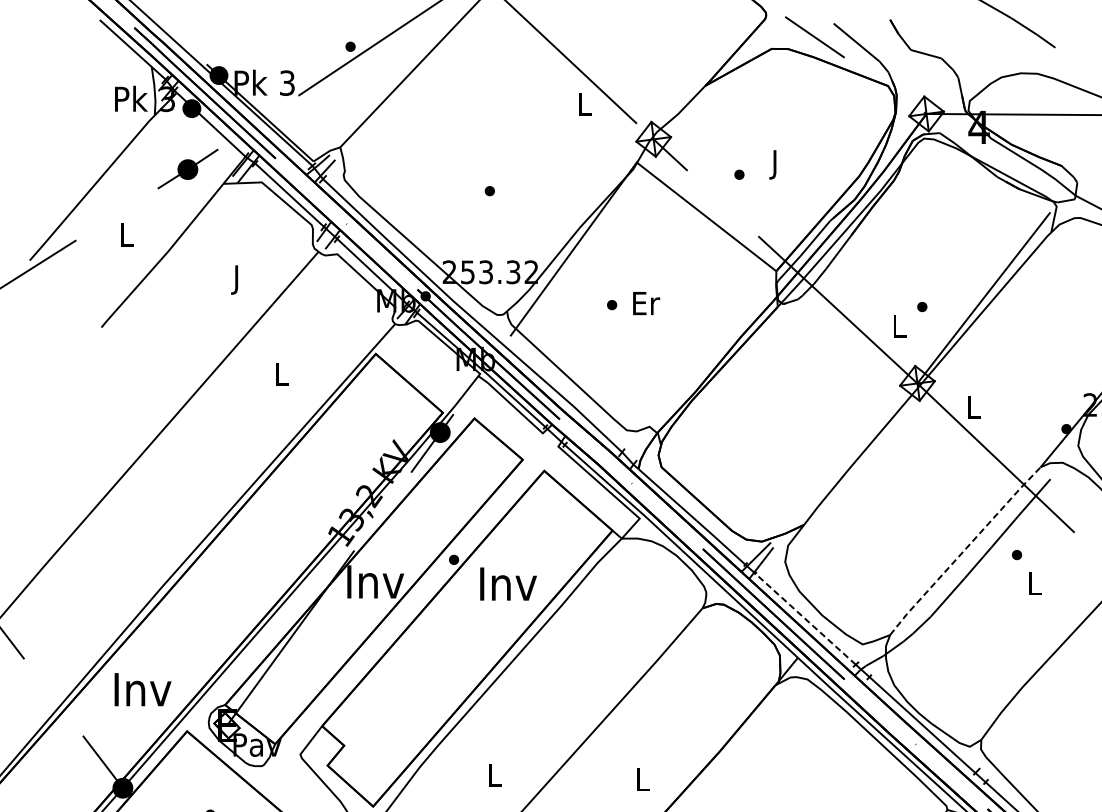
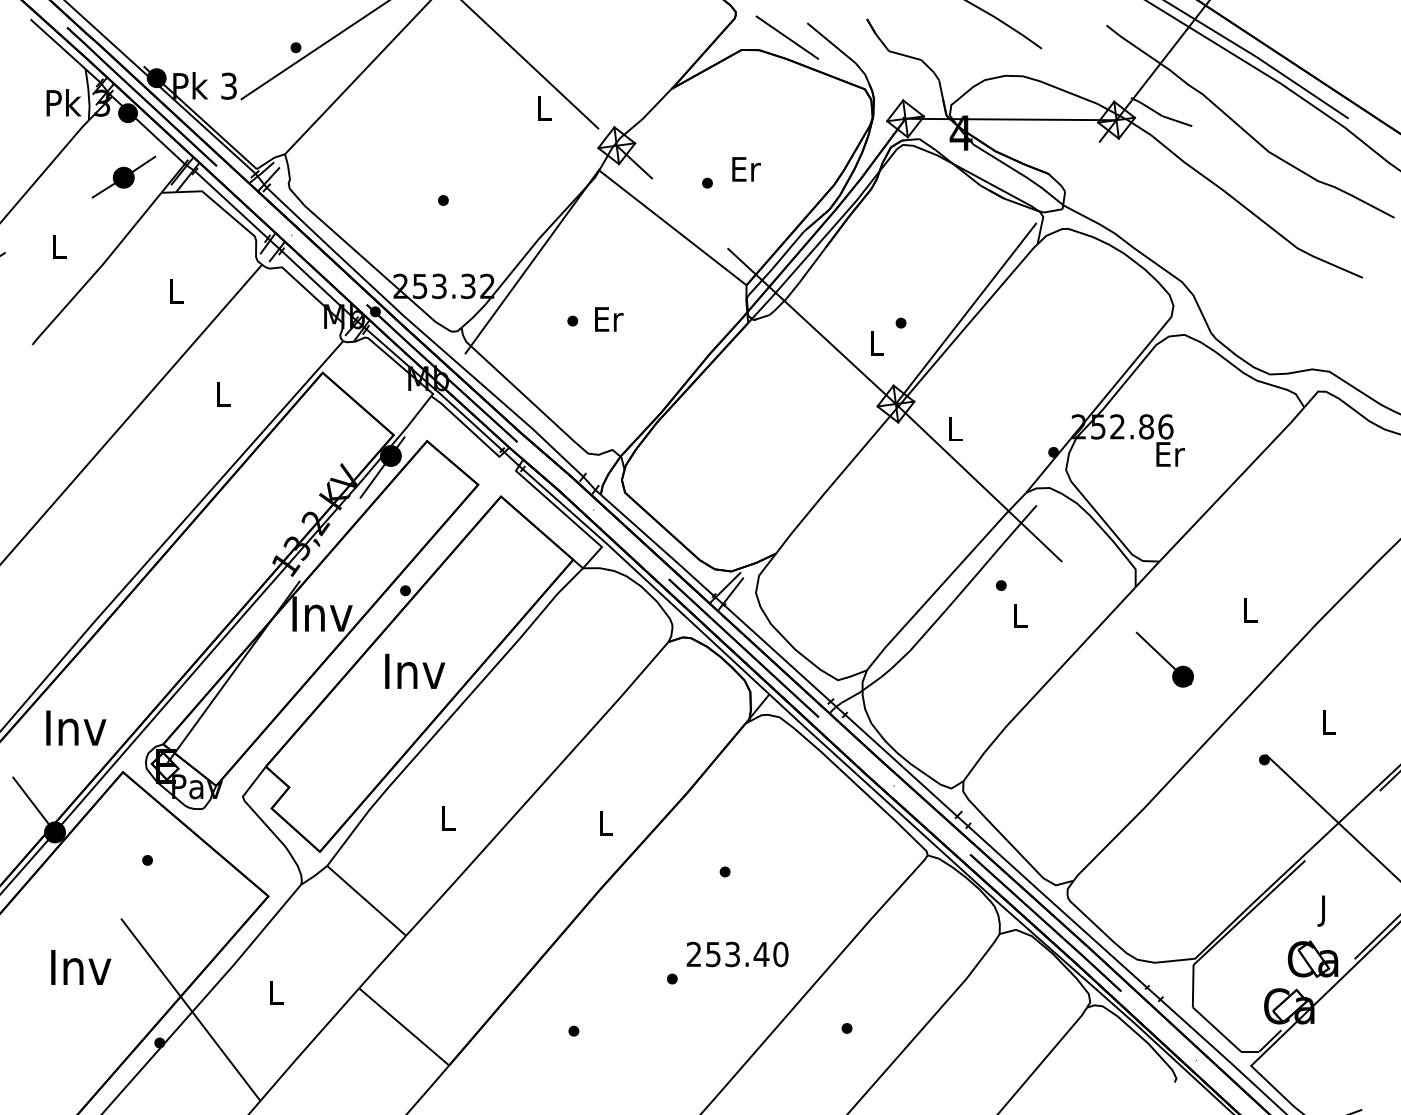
text: (776, 164) -> (746, 172), J -> Er
text: (237, 279) -> (176, 294), J -> L
line: (964, 550) -> (945, 580), dashed -> solid
text: (508, 583) -> (415, 670), moved
line: (805, 619) -> (777, 653), dashed -> solid

